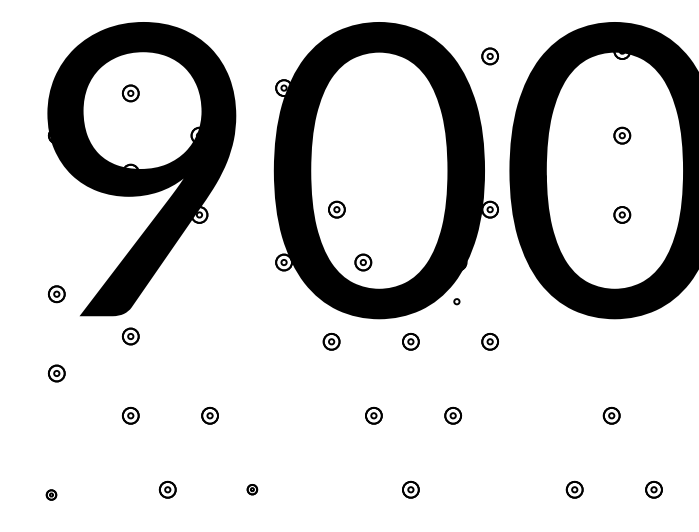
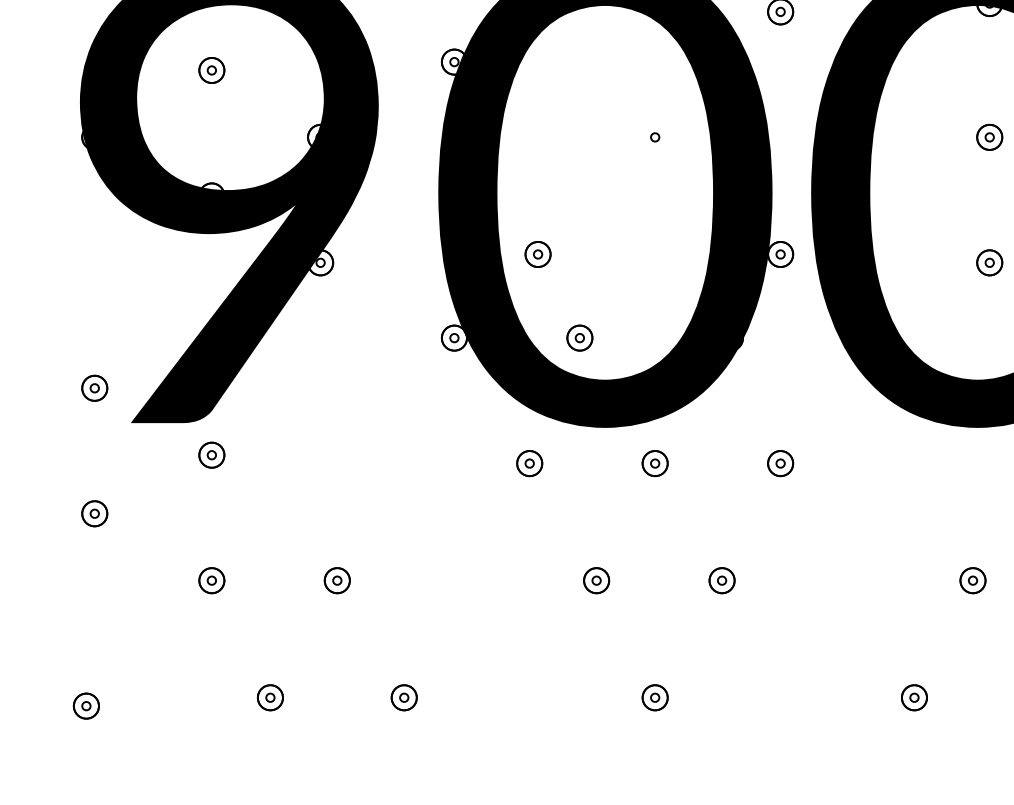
part: (456, 301) -> (654, 137), moved
part: (252, 489) -> (404, 697), size x1.67
part: (51, 494) -> (86, 705), size x1.67

